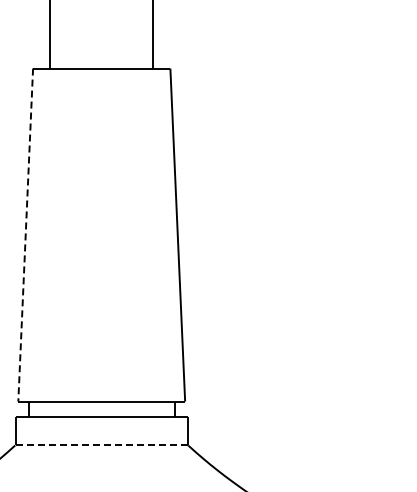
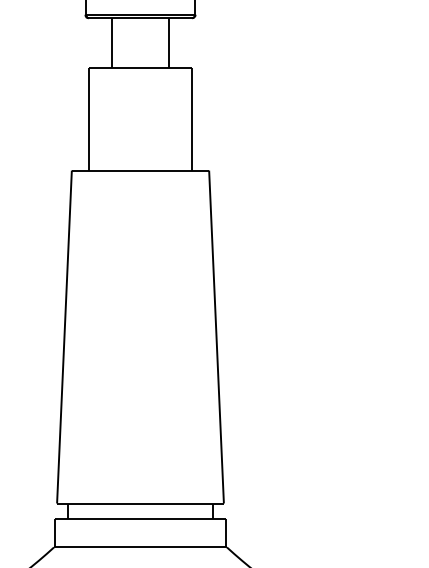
line: (25, 235) -> (64, 337), dashed -> solid
line: (100, 445) -> (139, 547), dashed -> solid

